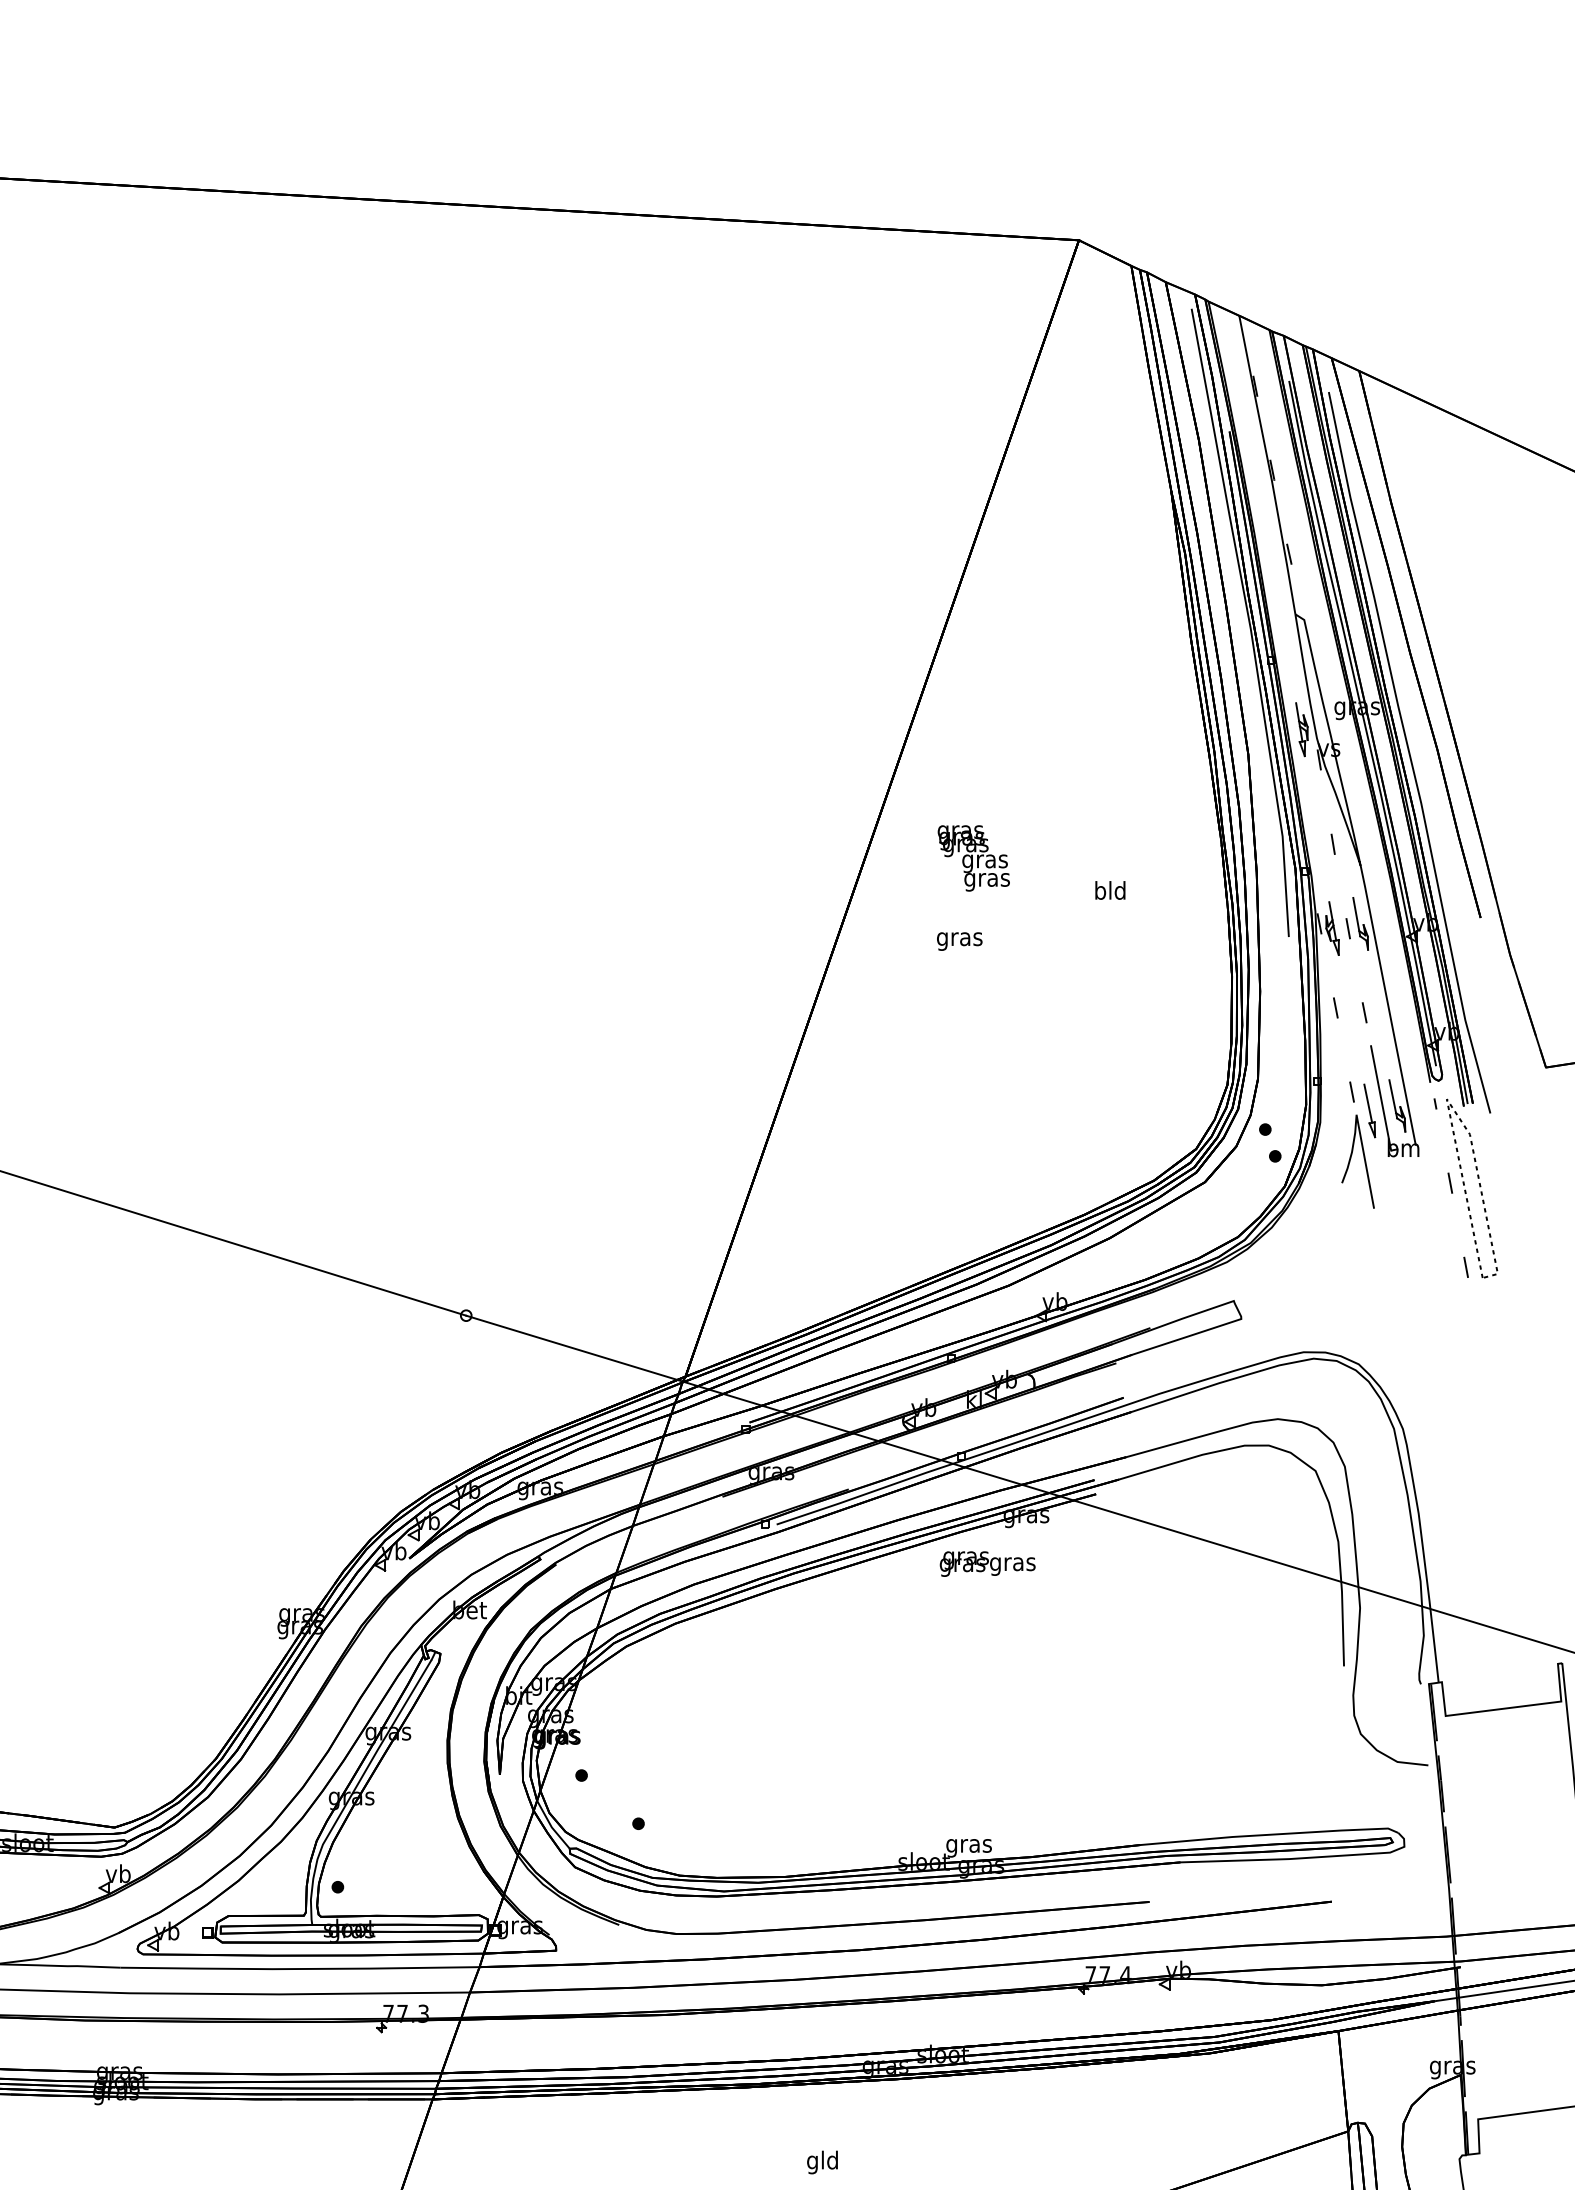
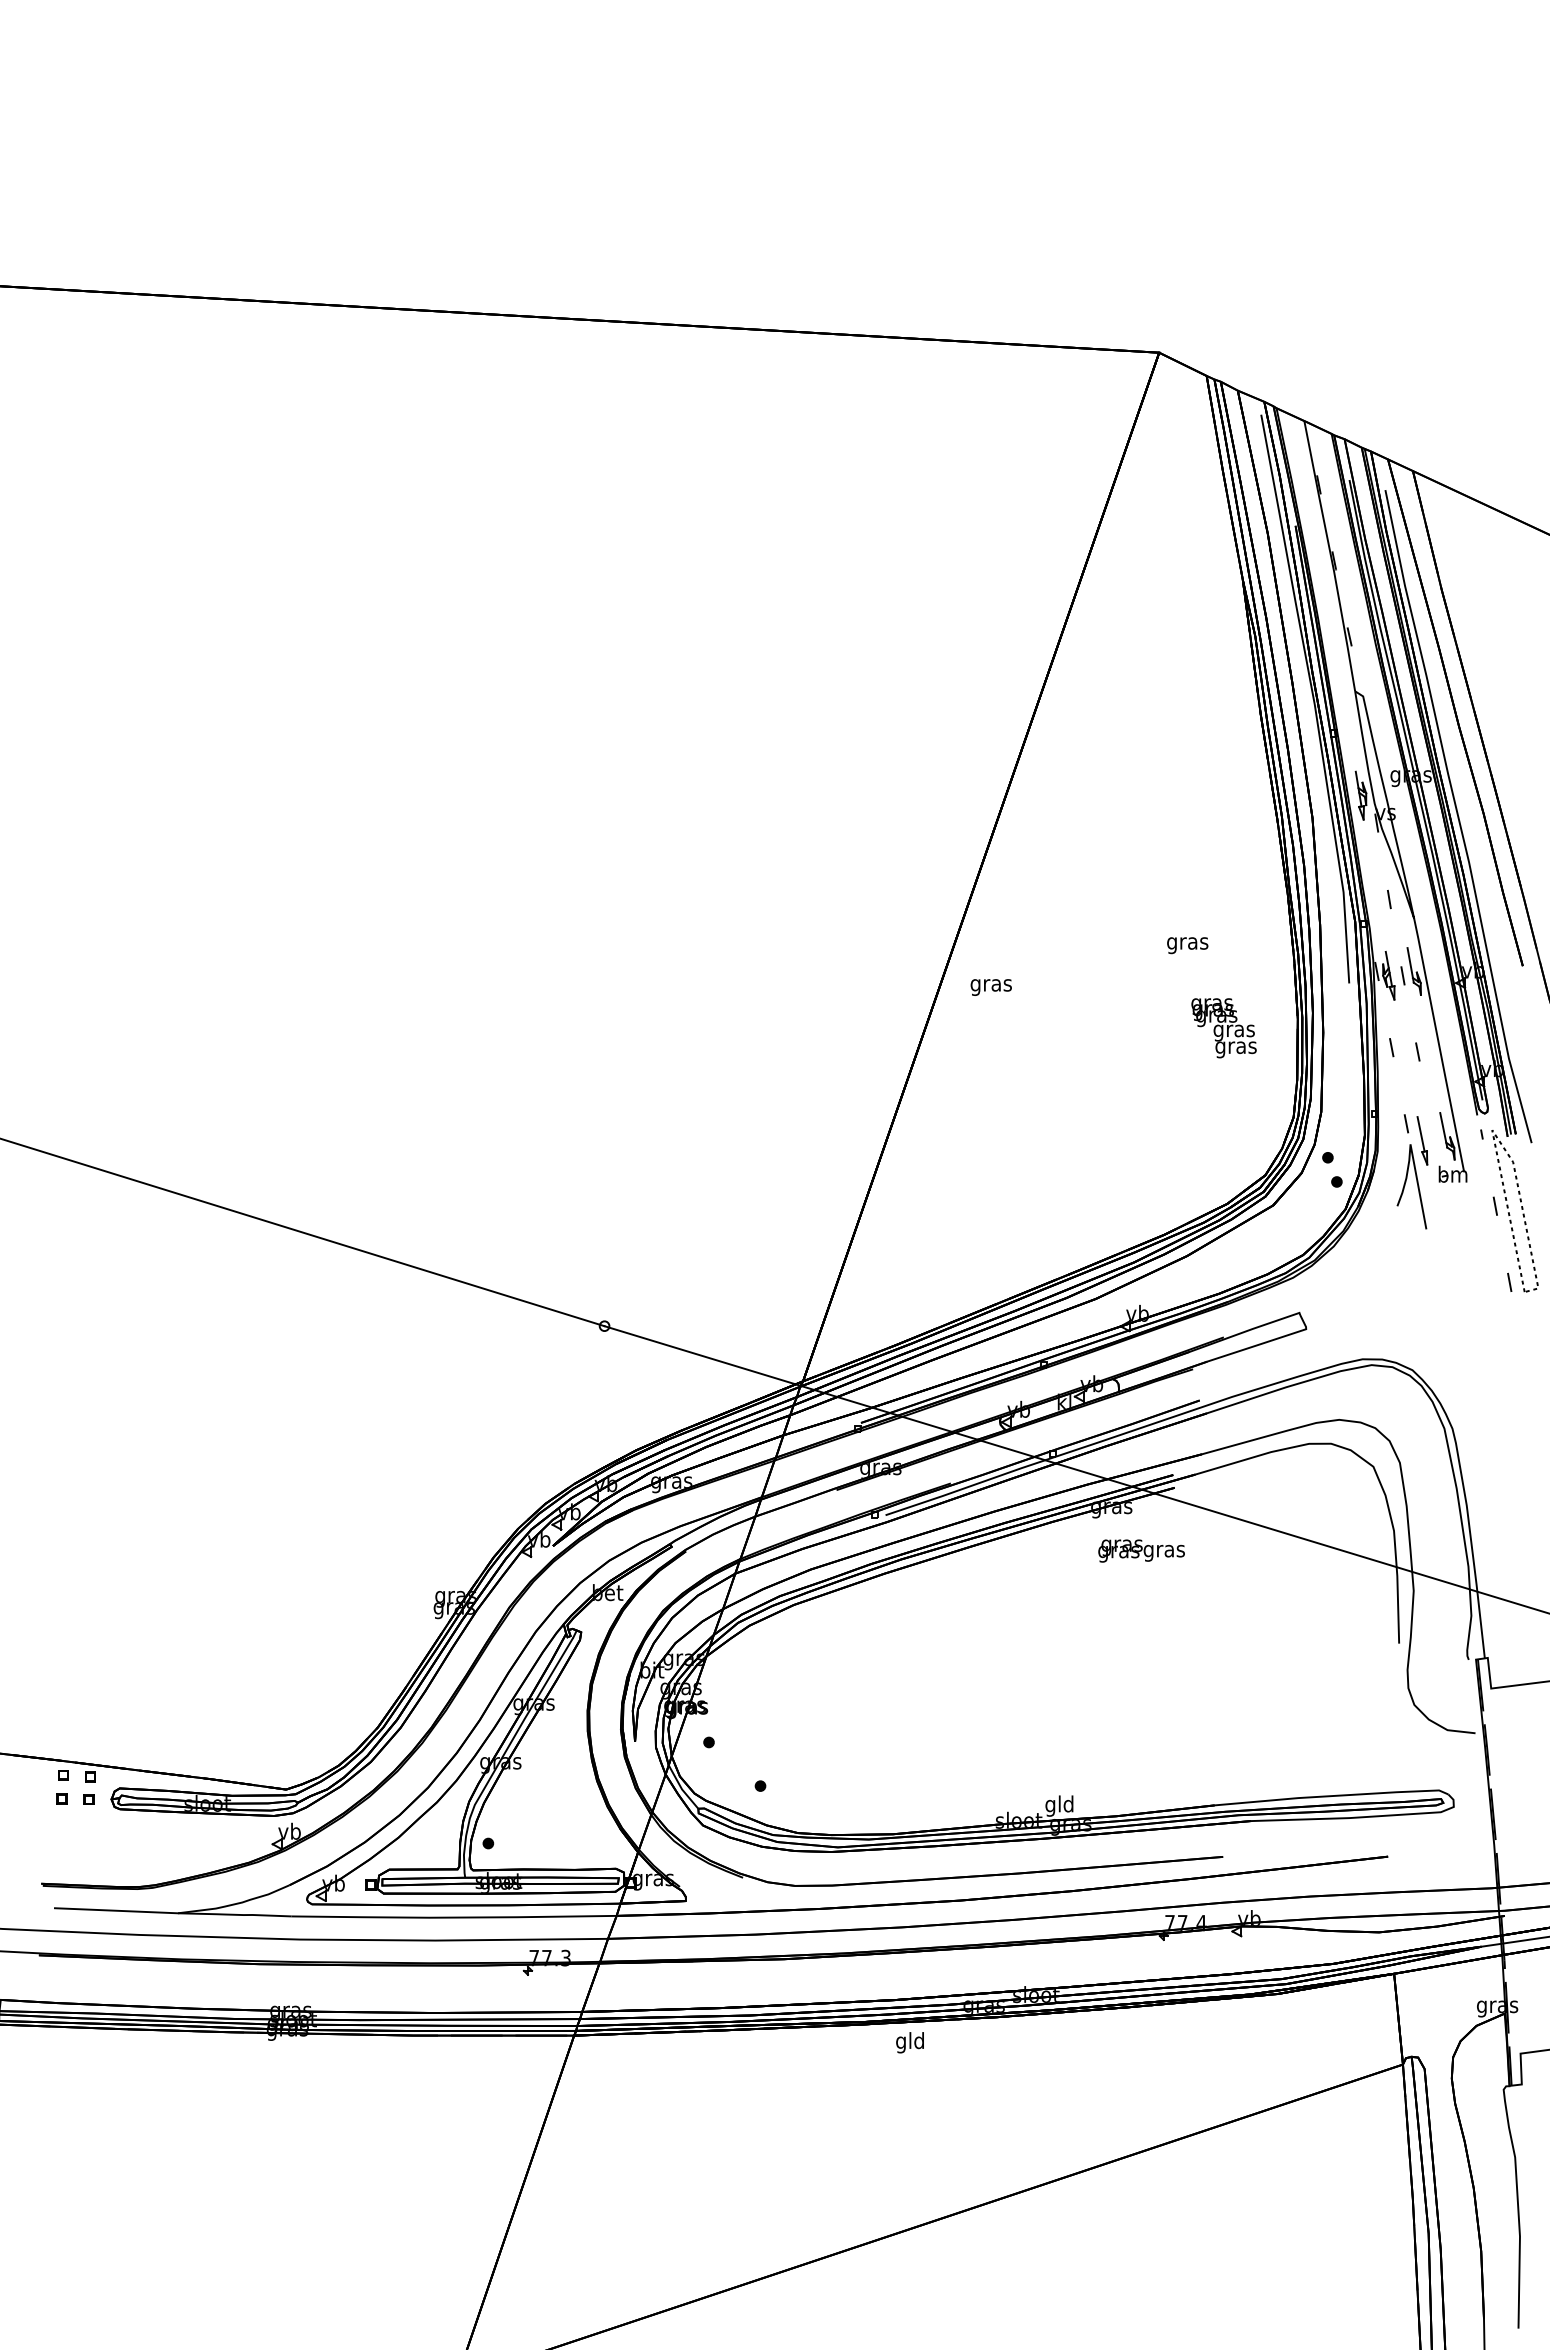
text: (973, 858) -> (1223, 1028), moved
text: (1110, 892) -> (1187, 943), bld -> gras
text: (958, 941) -> (990, 987), moved
line: (1380, 1098) -> (1432, 1129), removed
text: (987, 1563) -> (1141, 1550), moved
text: (968, 1845) -> (1059, 1805), gras -> gld
text: (821, 2162) -> (909, 2042), moved

